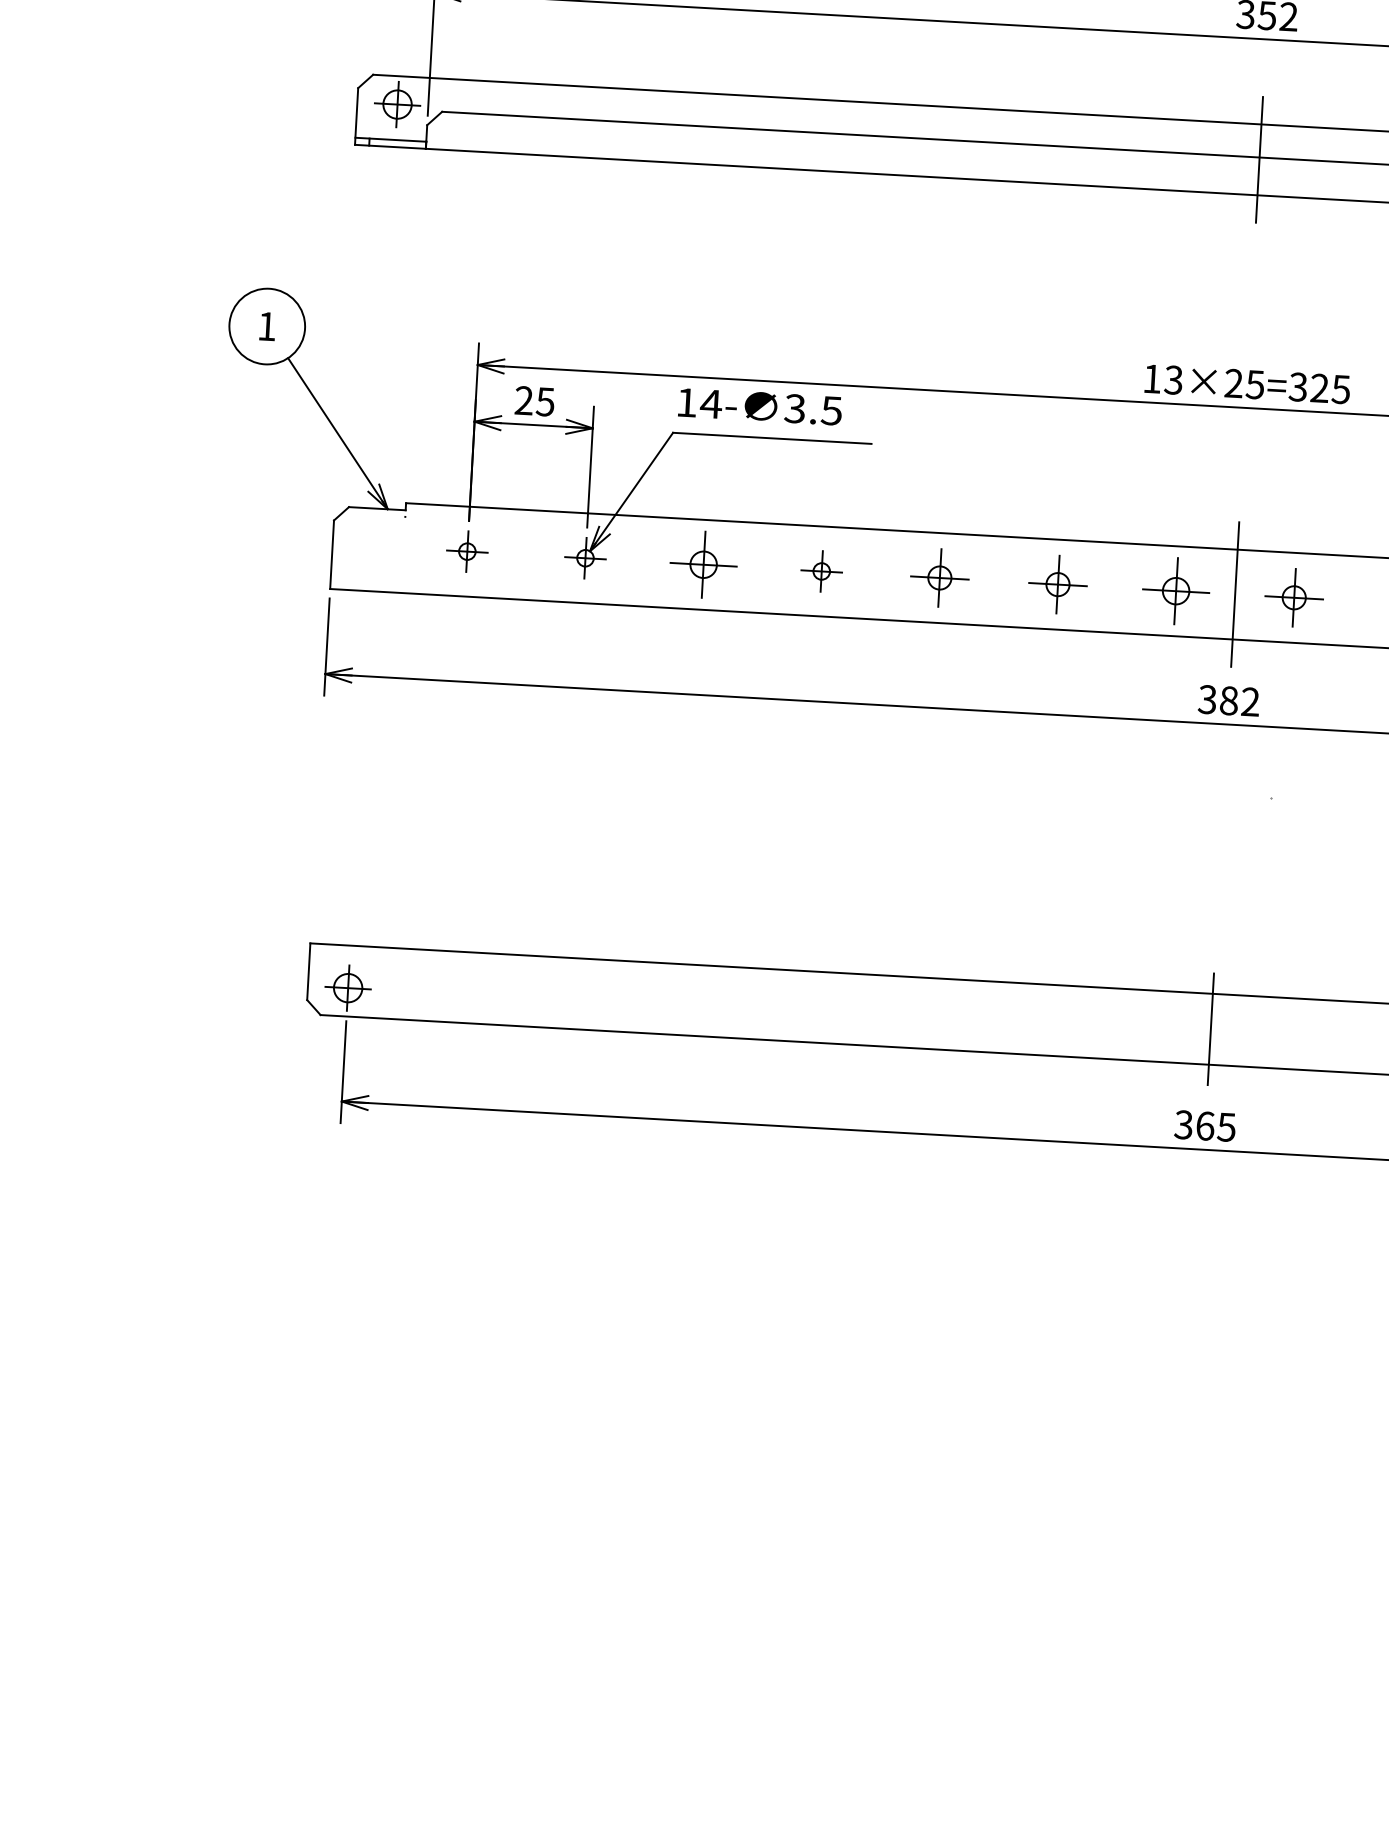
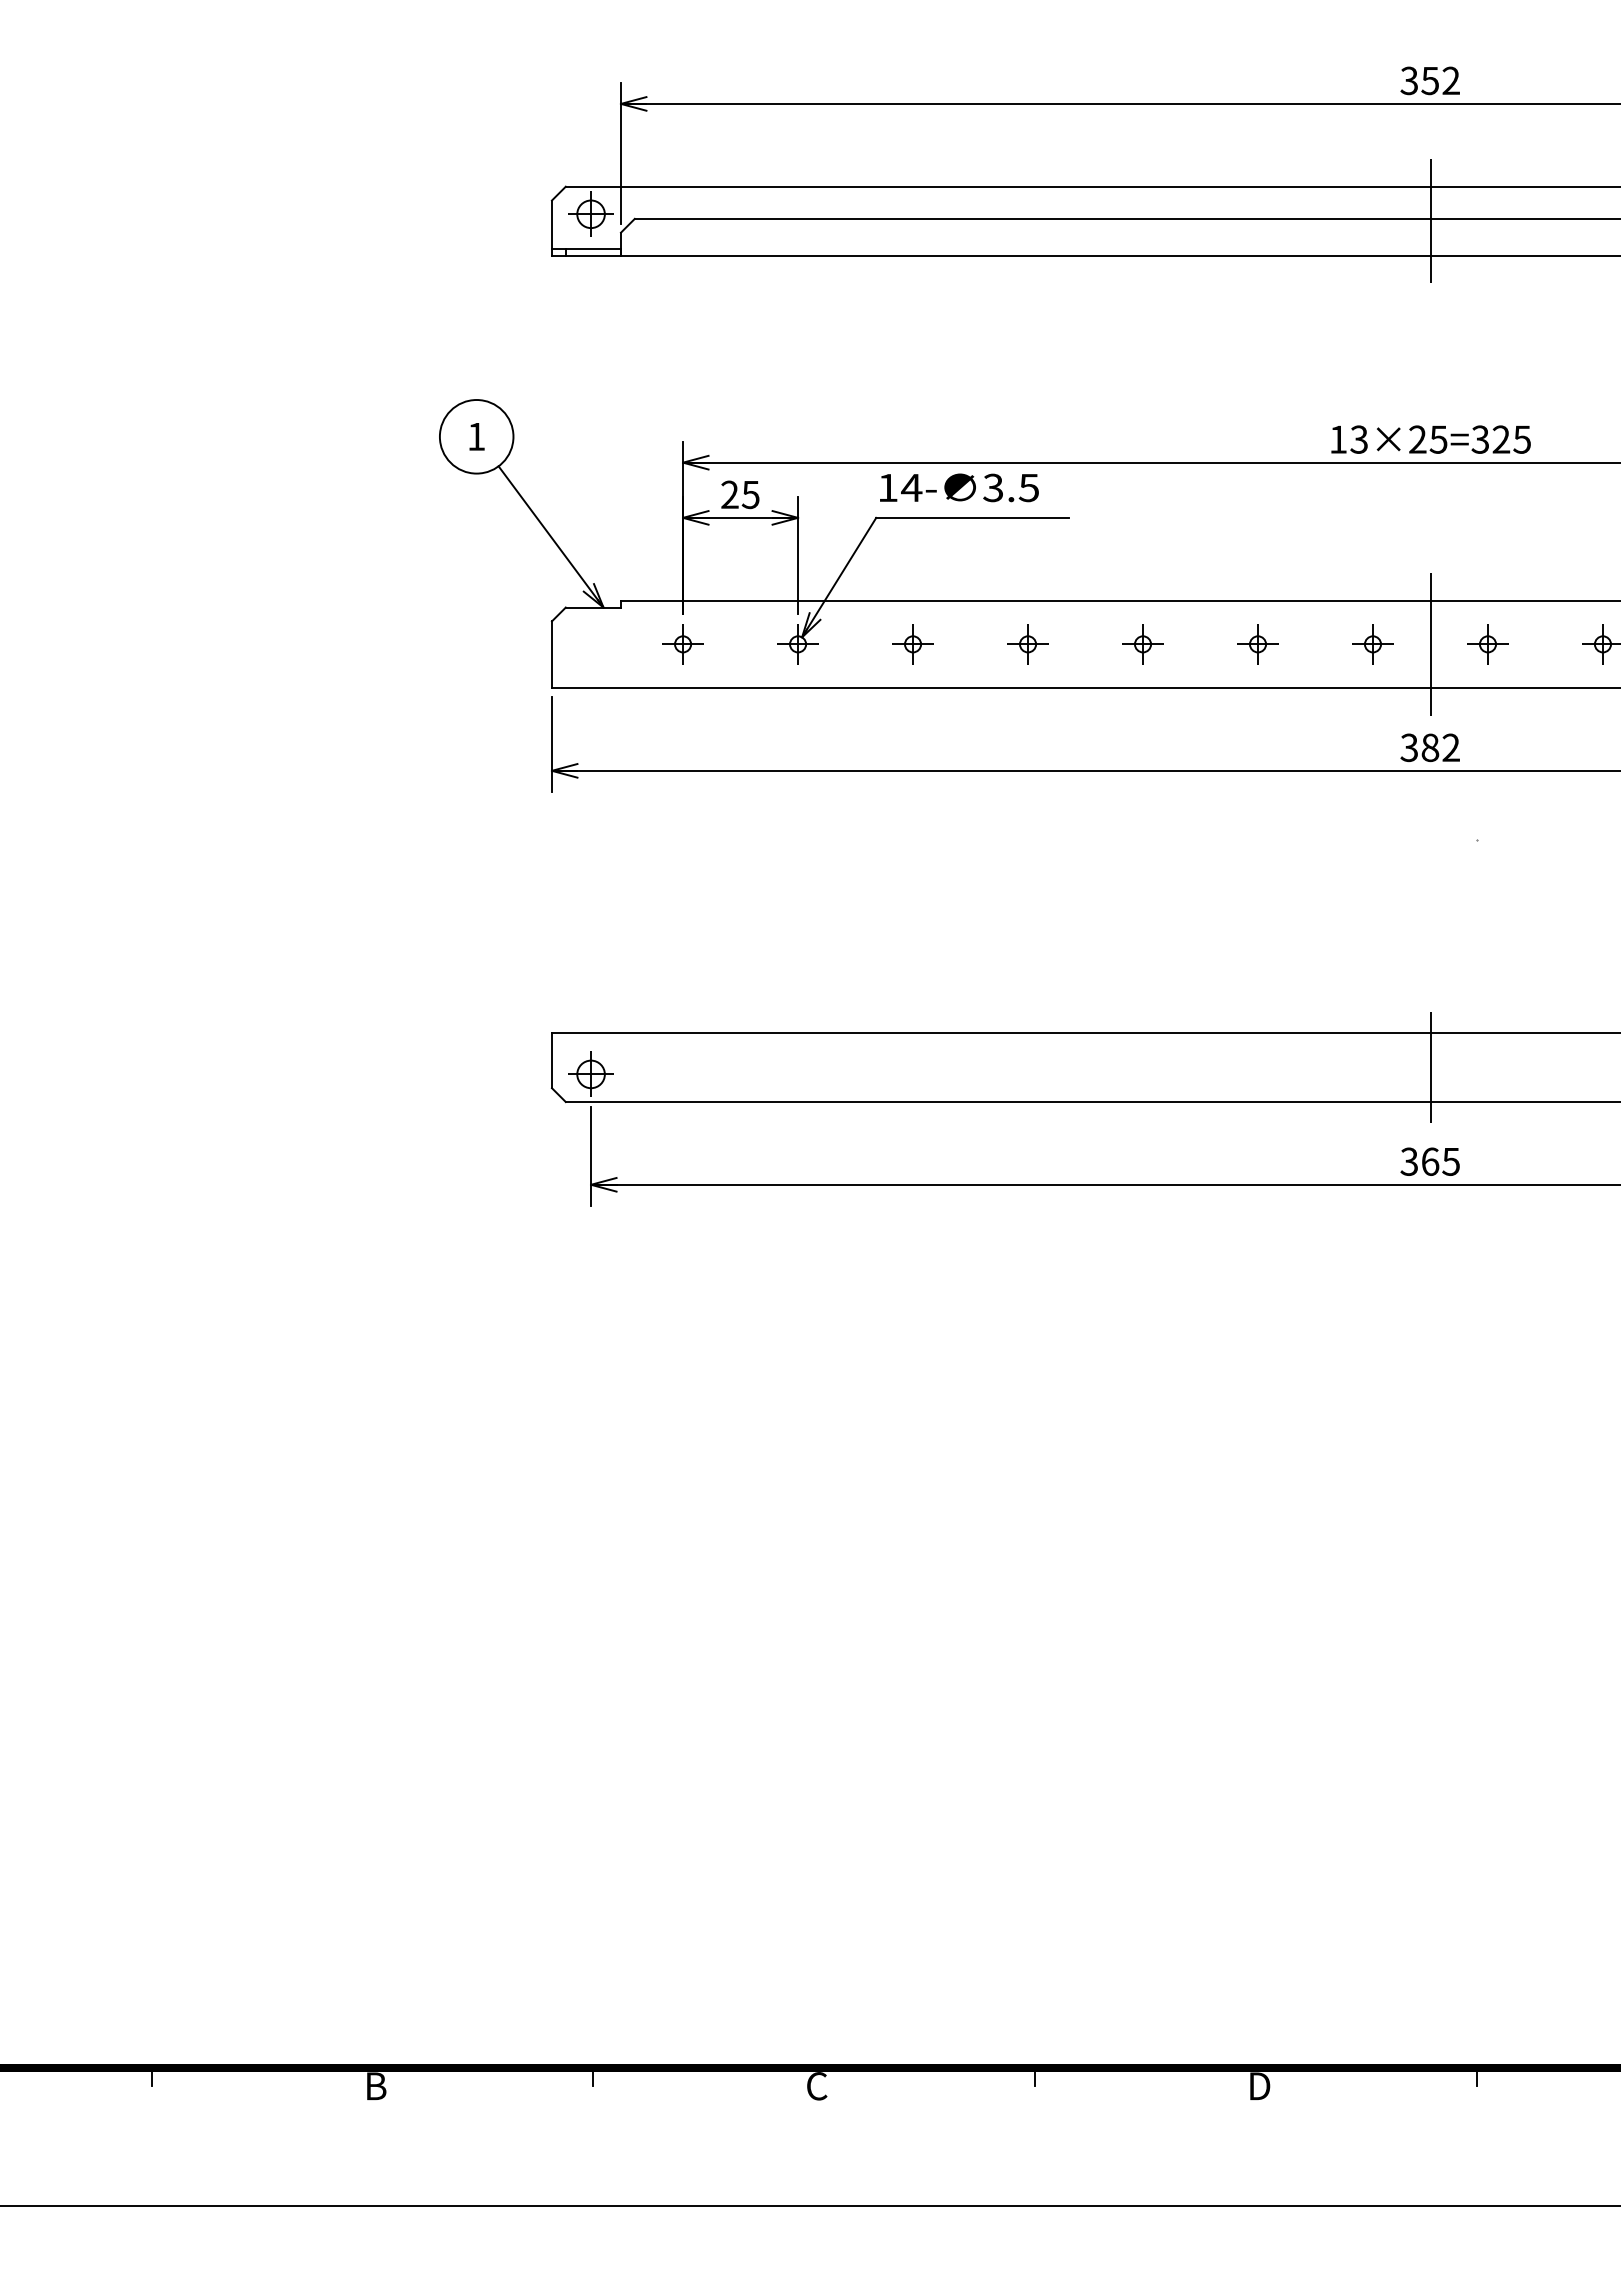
part: (703, 564) -> (912, 644), size x0.62
part: (939, 578) -> (1142, 644), size x0.71
part: (1057, 584) -> (1257, 644), size x0.71
part: (1175, 591) -> (1372, 644), size x0.62
part: (1293, 597) -> (1487, 644), size x0.71

